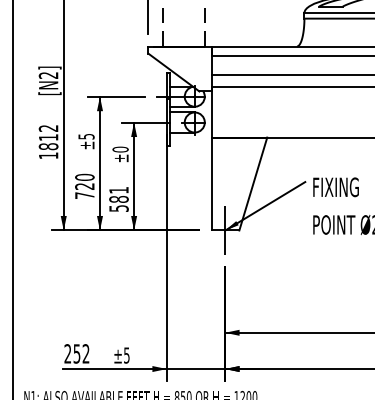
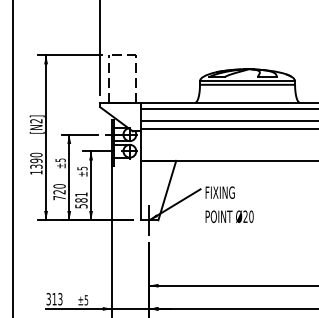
text: (48, 136) -> (36, 160), 1812 -> 1390
text: (120, 149) -> (82, 168), ±0 -> ±5
text: (76, 354) -> (54, 299), 252 -> 313

